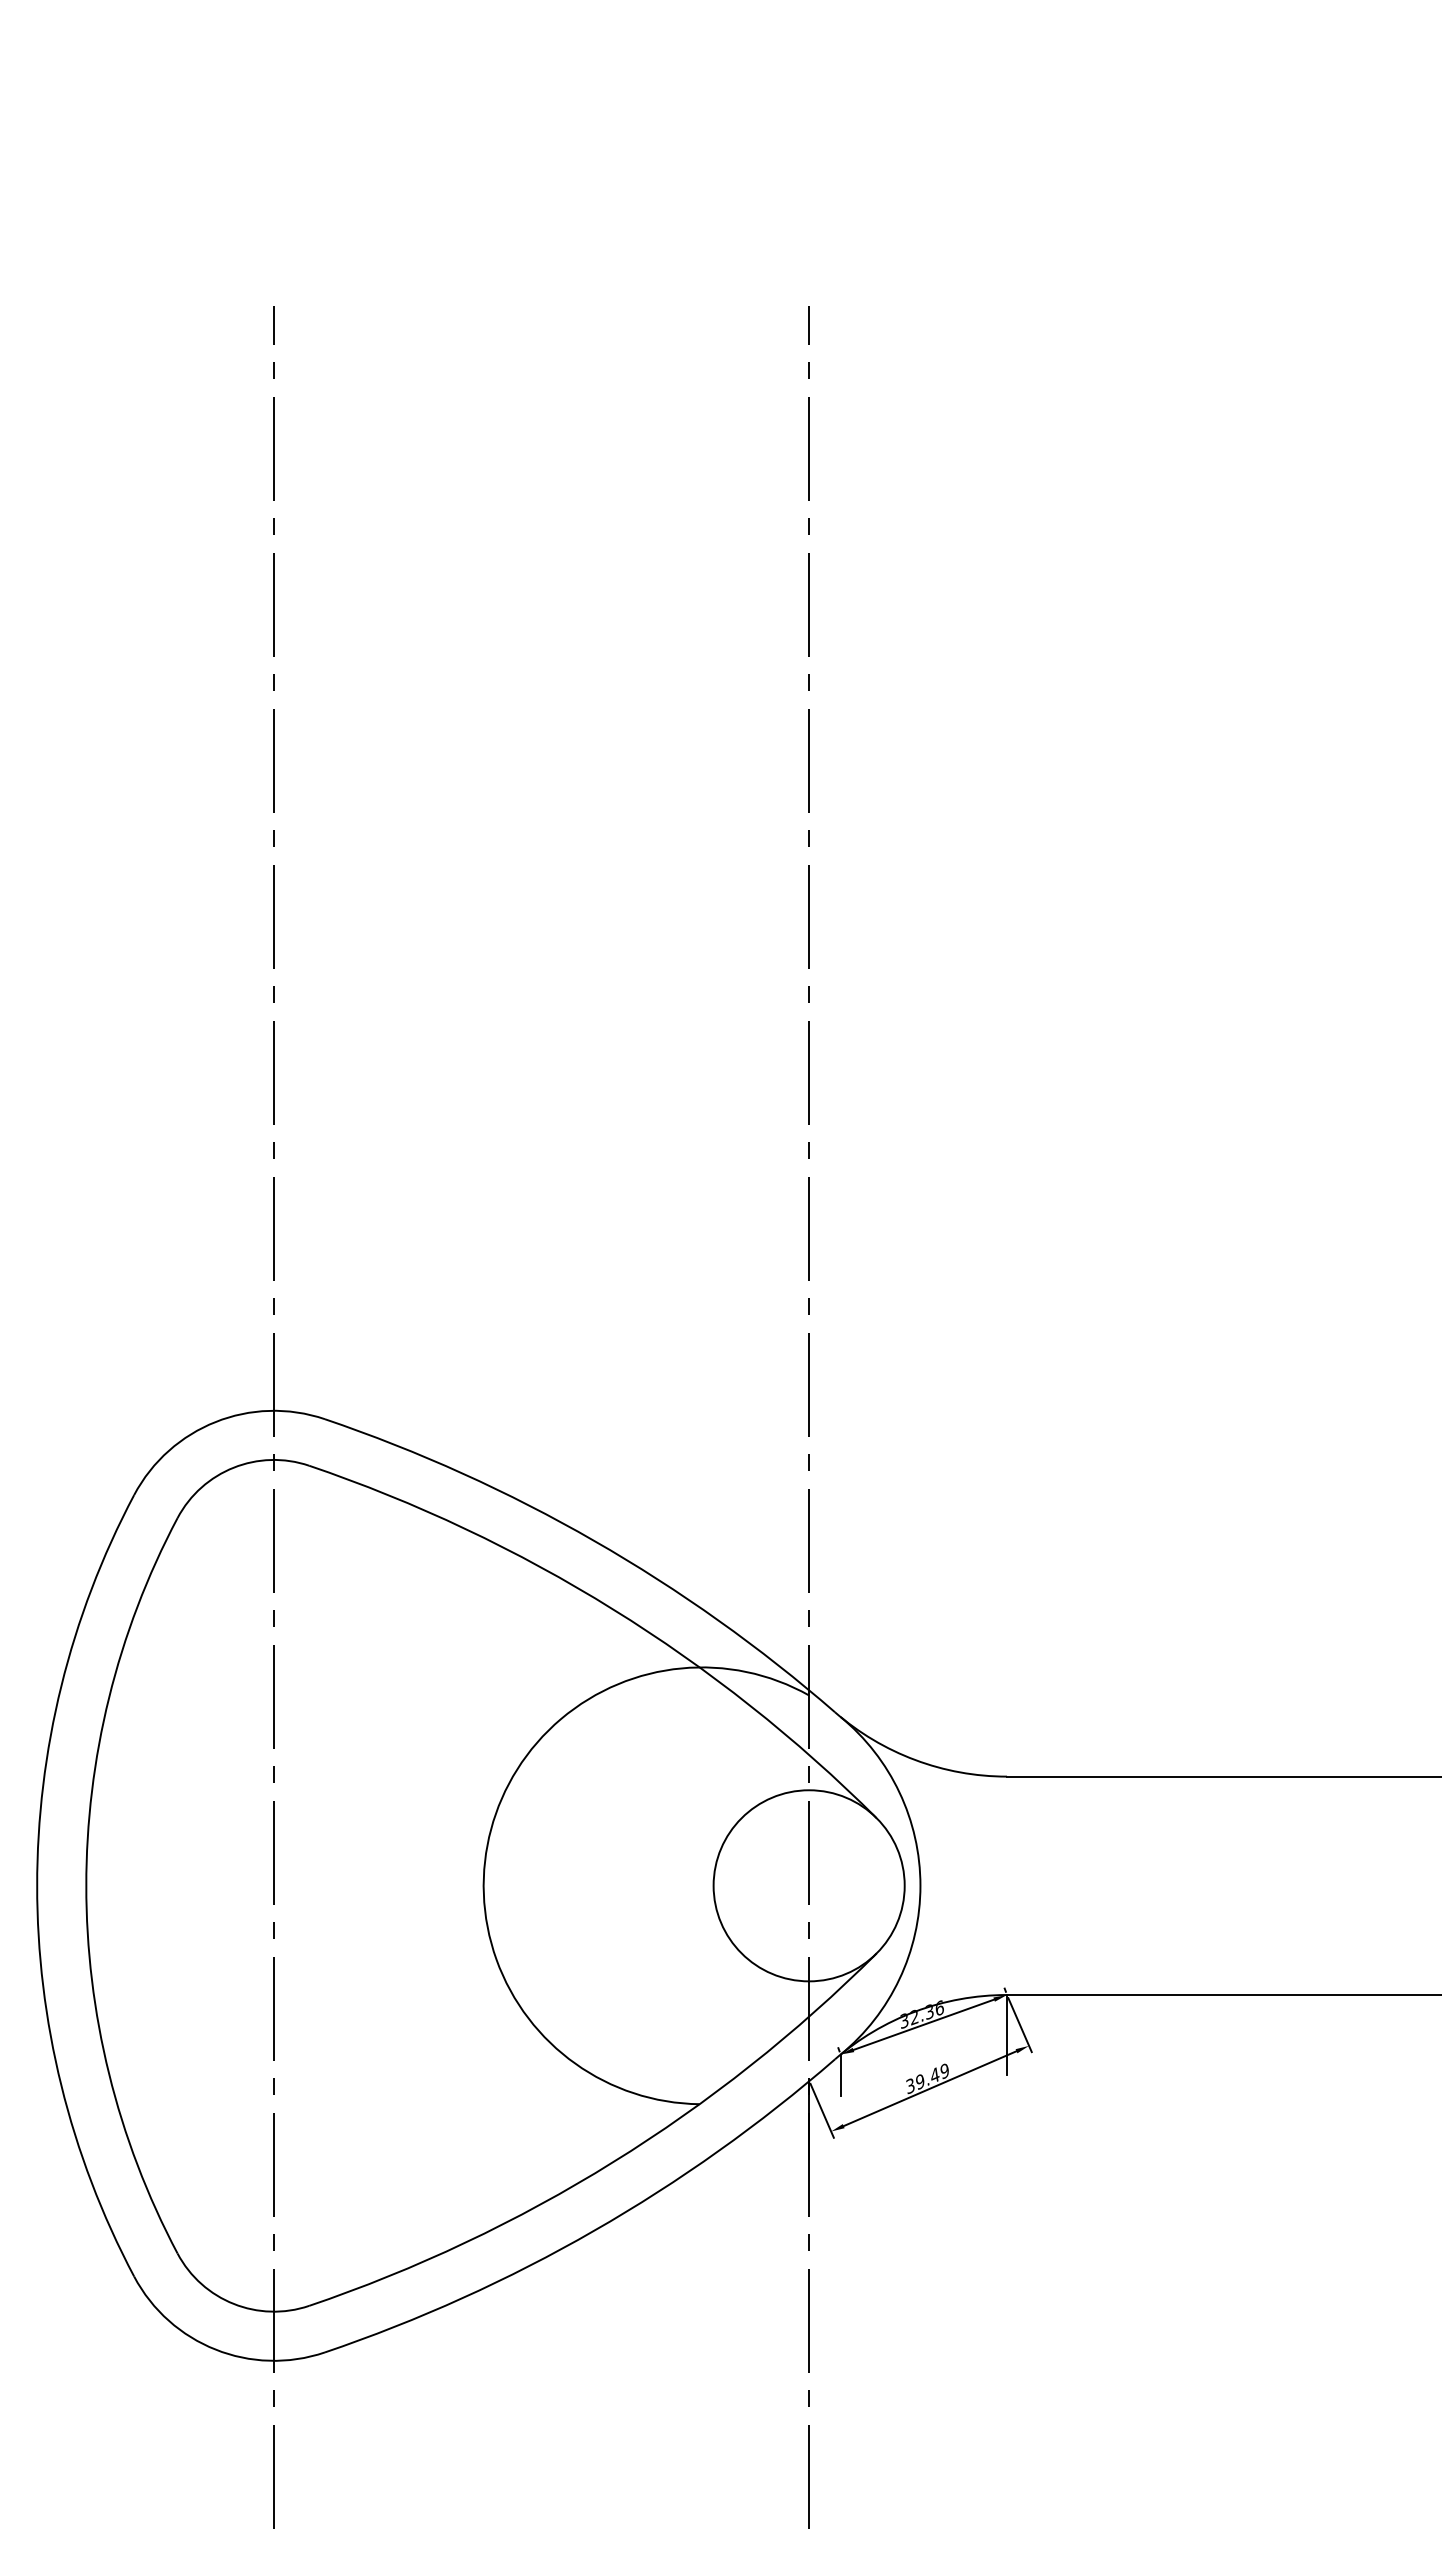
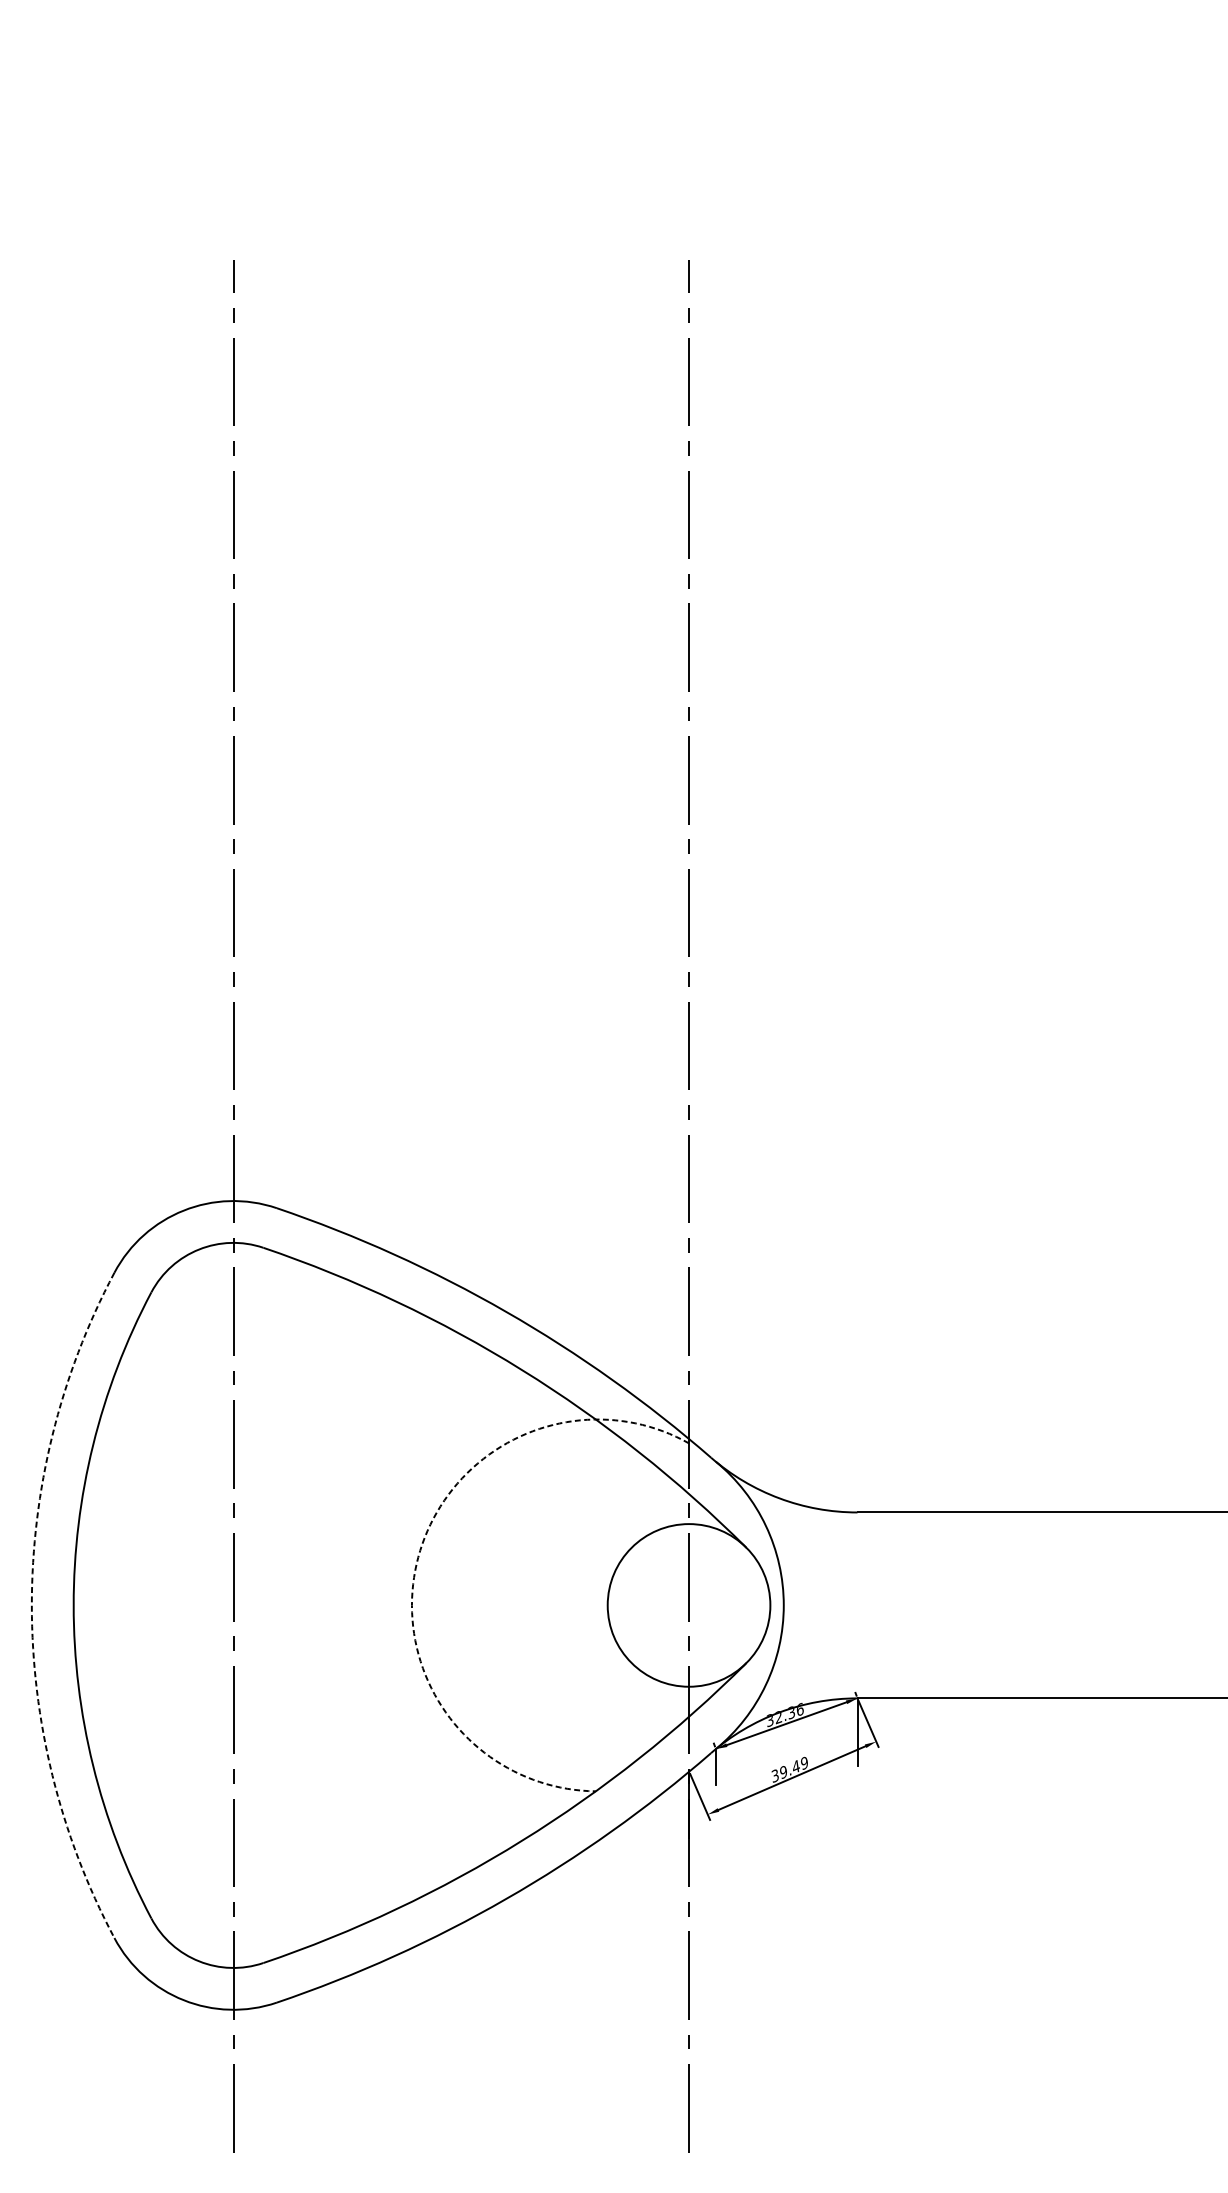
arc: (491, 1829) -> (418, 1557), solid -> dashed
arc: (37, 1885) -> (32, 1605), solid -> dashed

